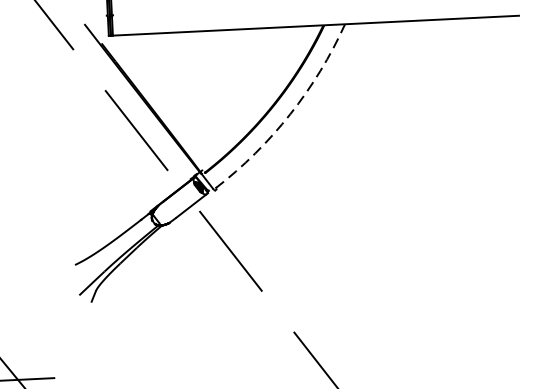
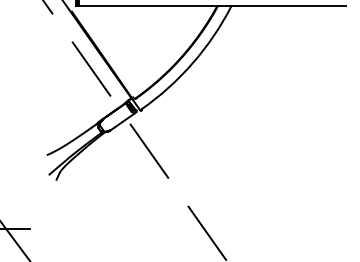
arc: (290, 114) -> (192, 63), dashed -> solid

